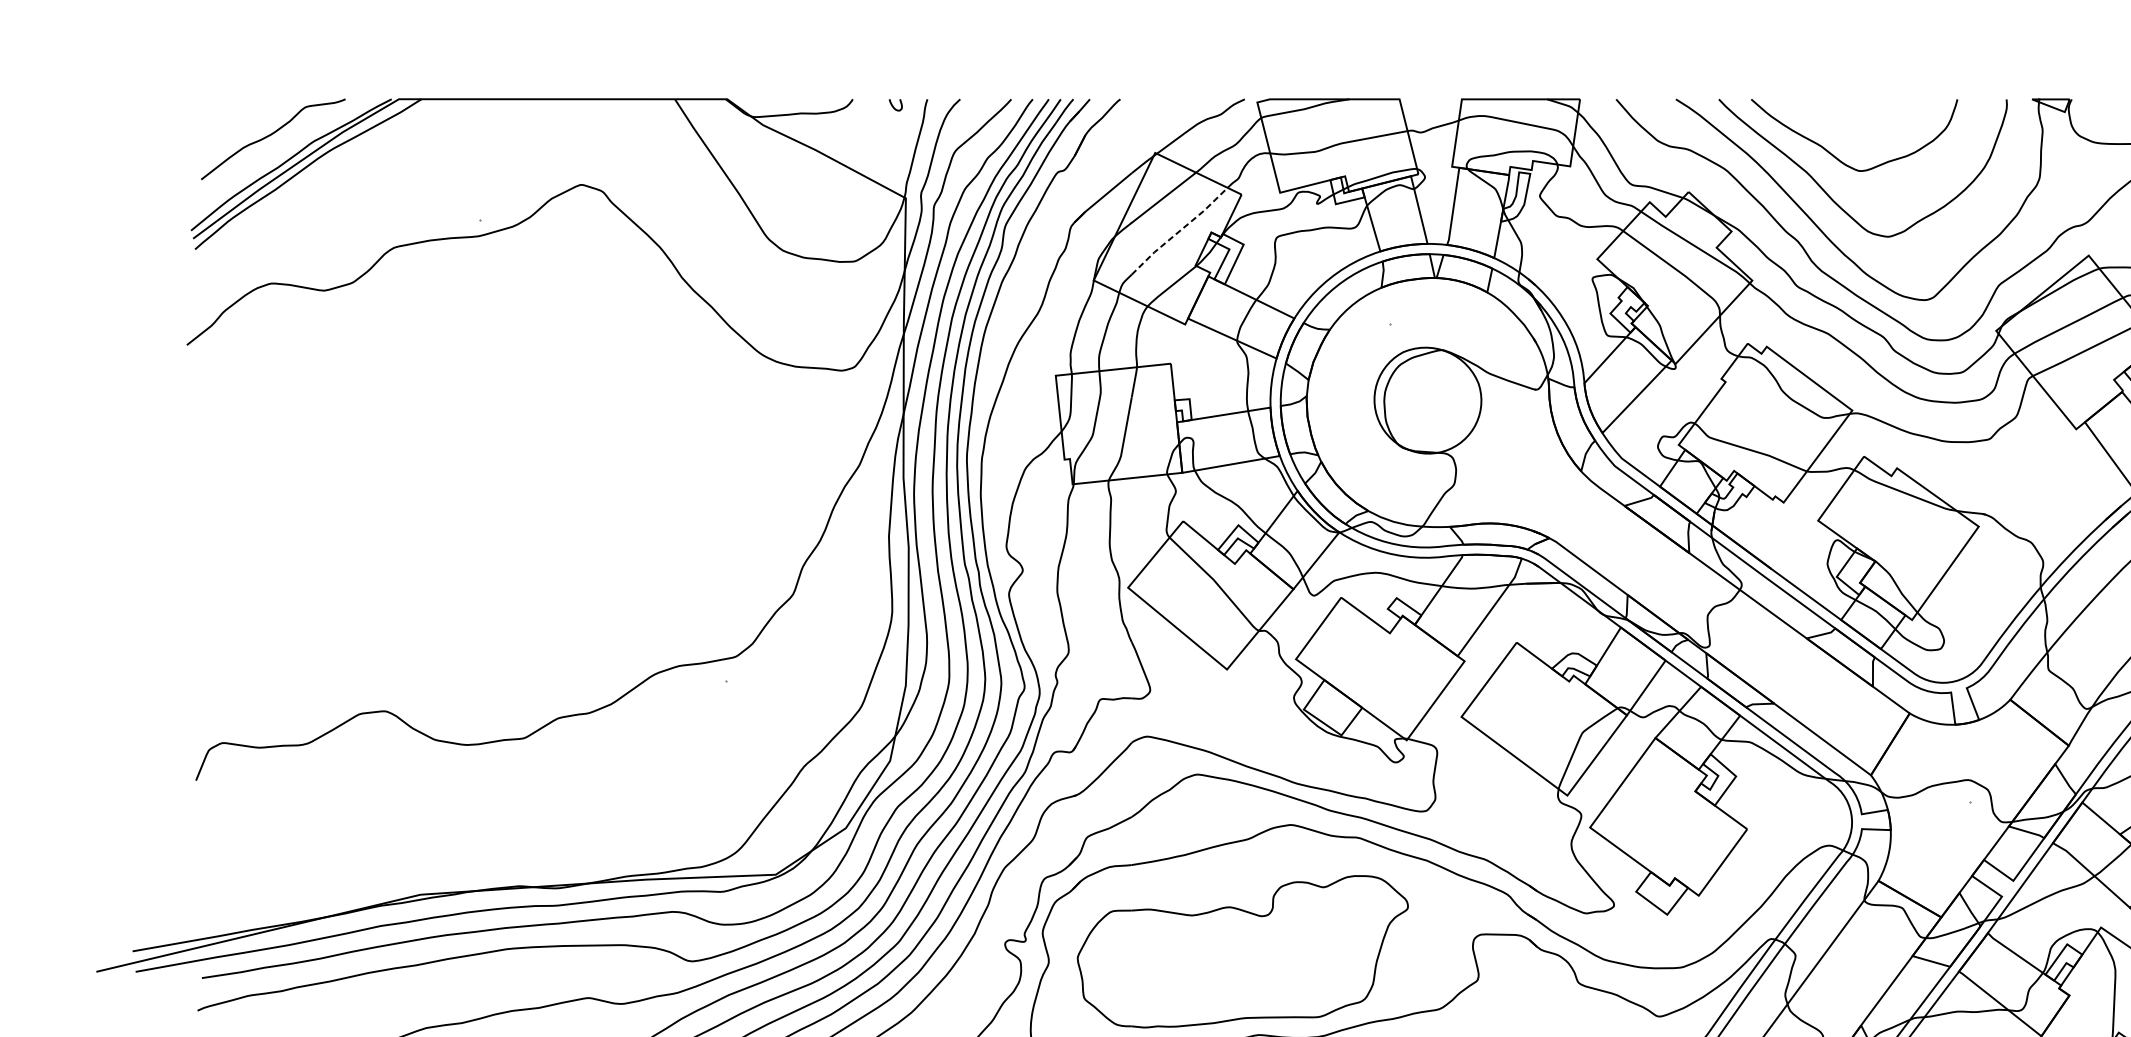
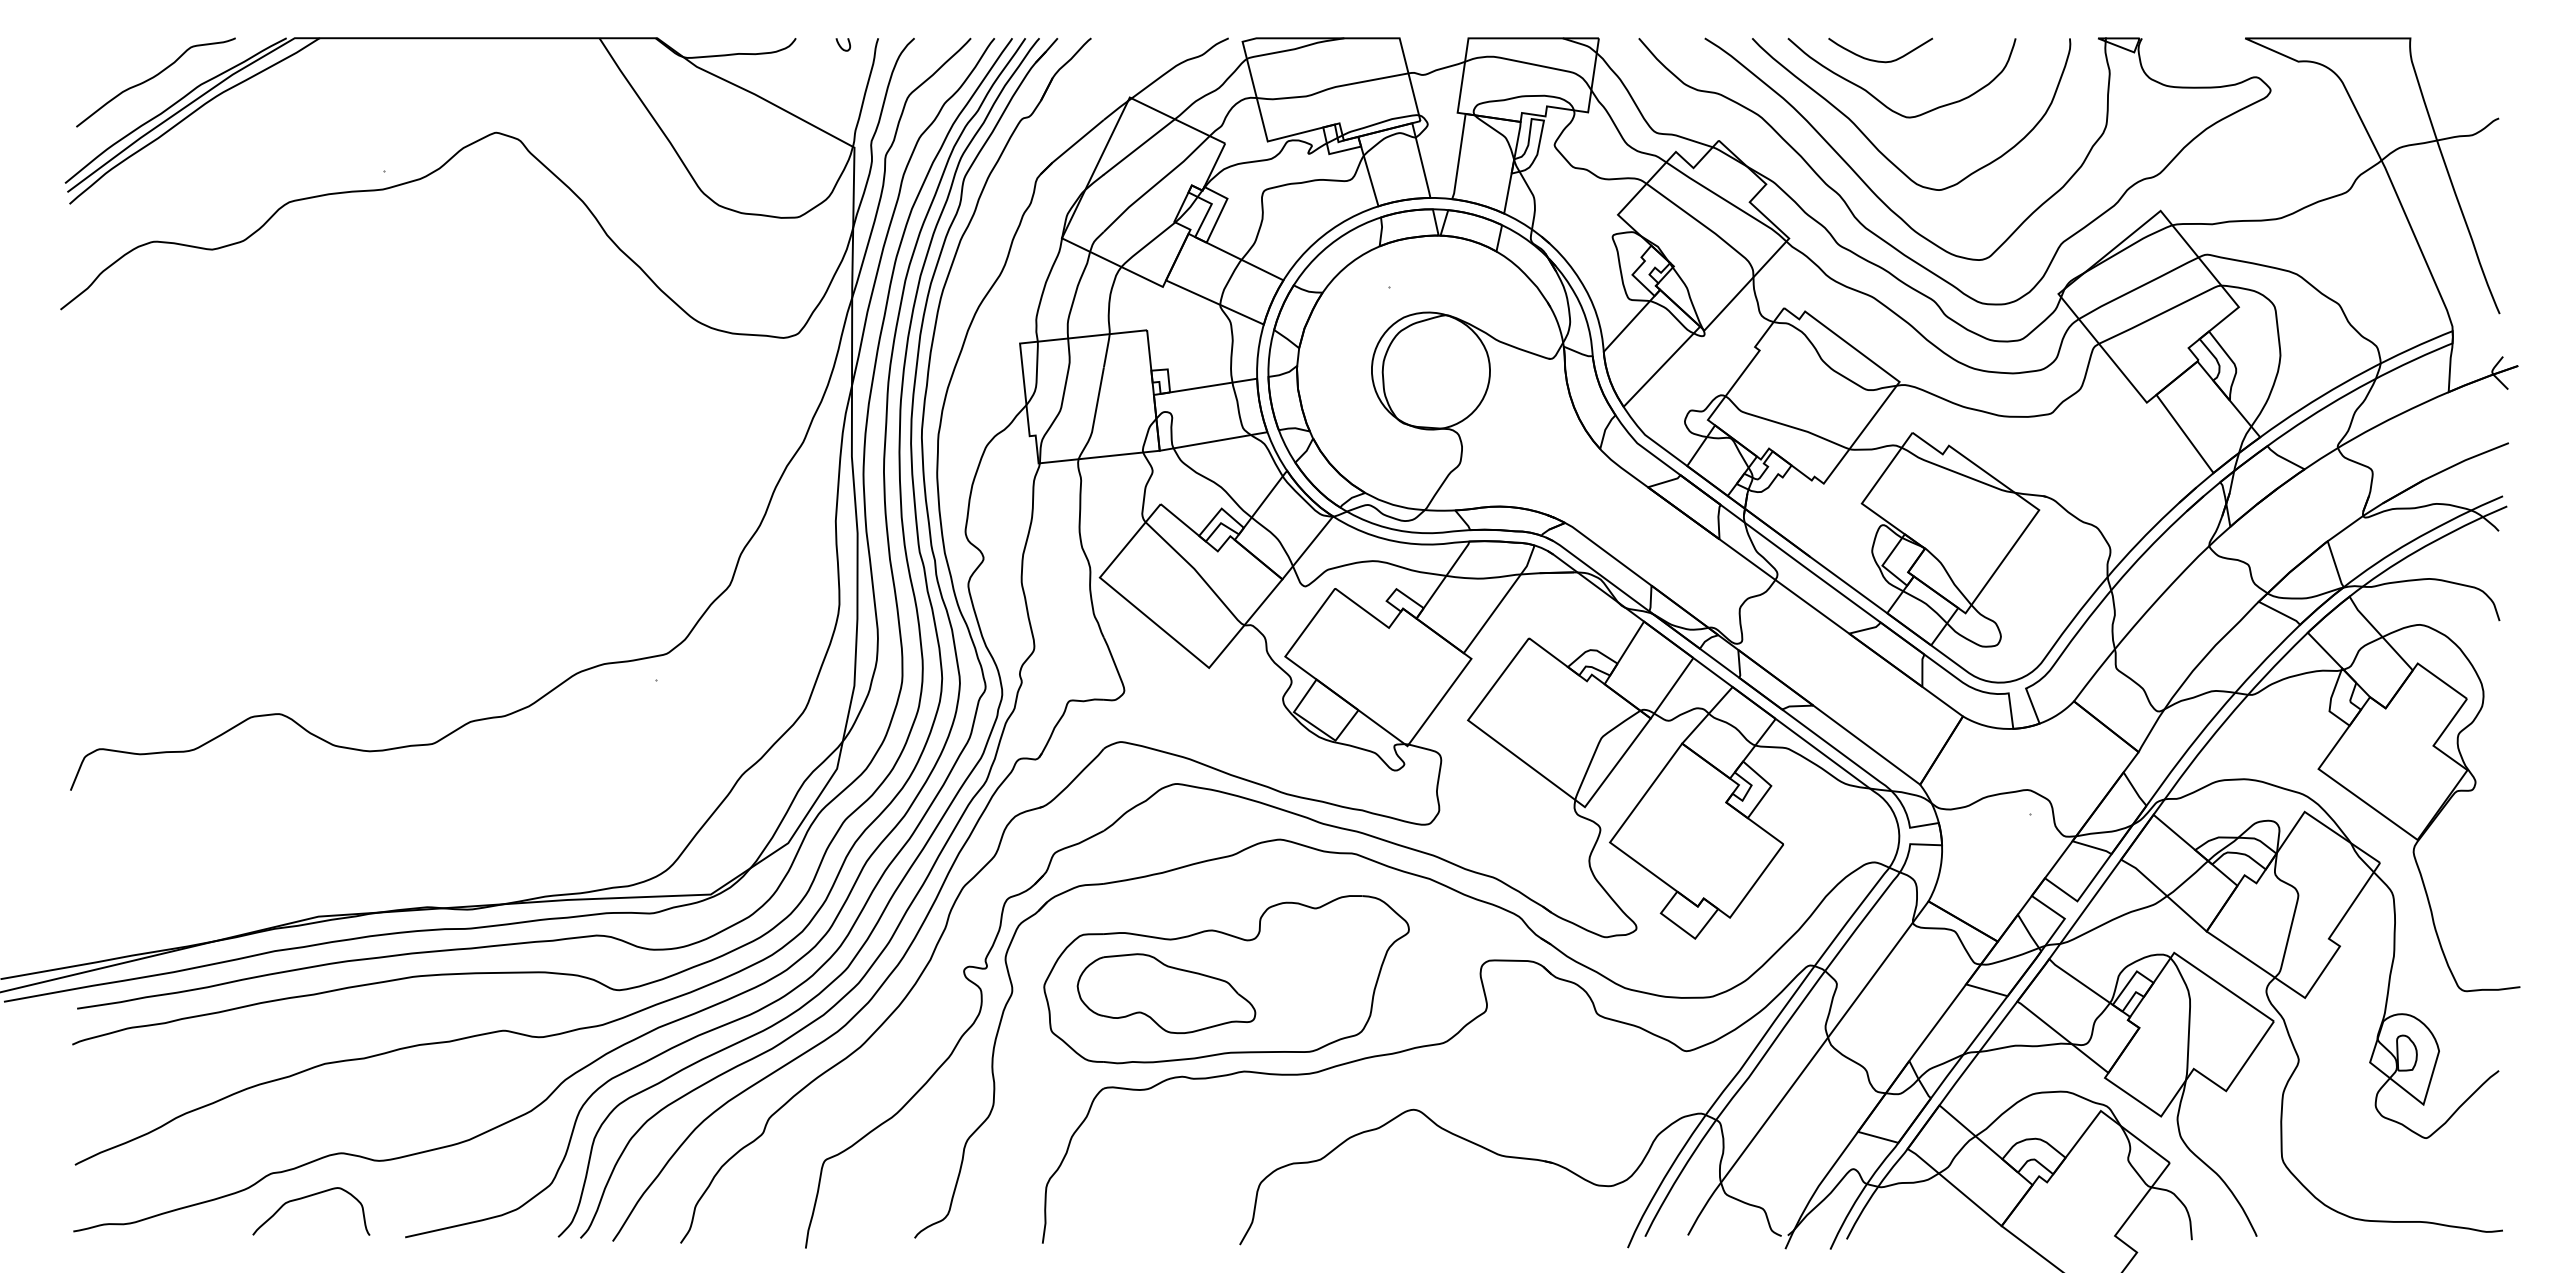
curve: (1835, 119) -> (1880, 60), added
line: (1180, 230) -> (1157, 183), dashed -> solid
part: (1188, 964) -> (1166, 993), added

